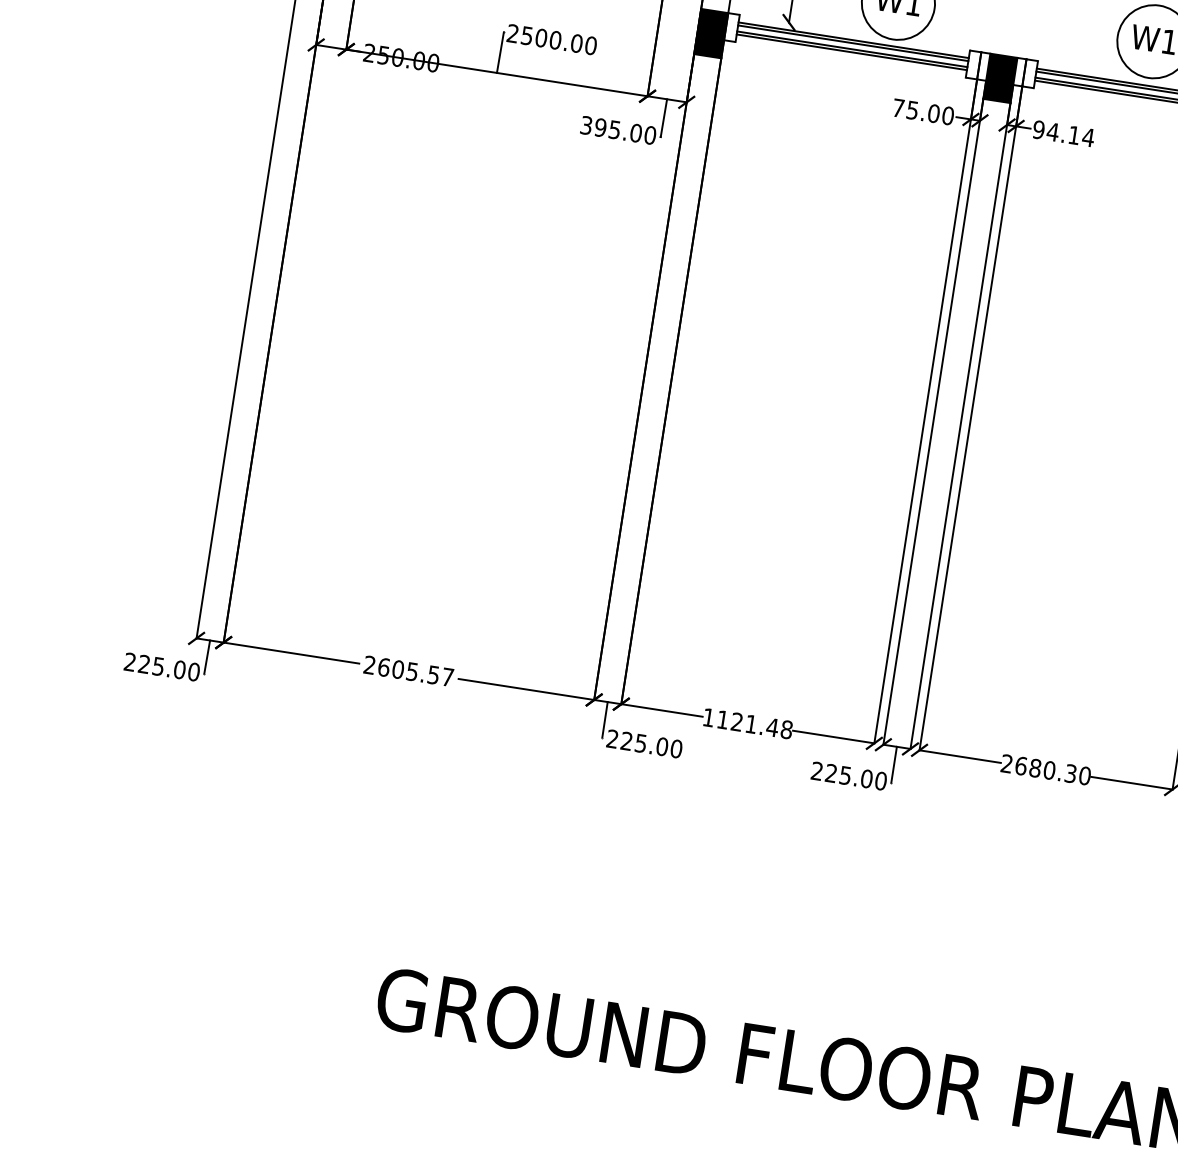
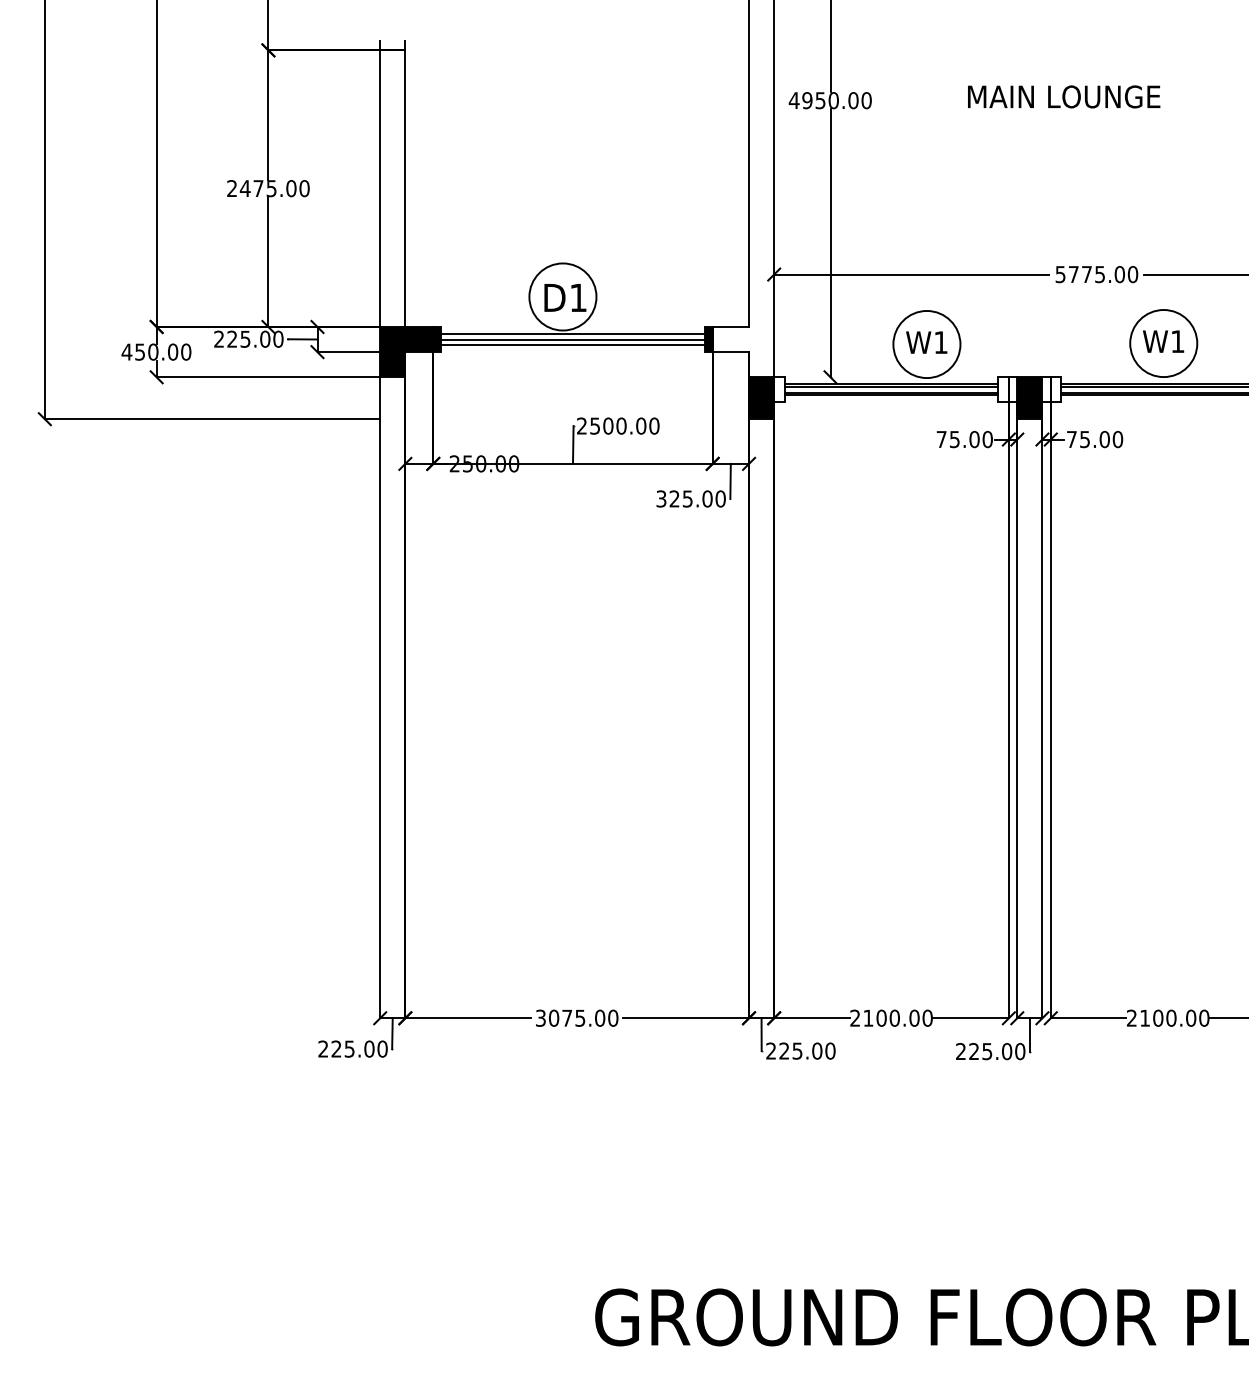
text: (600, 127) -> (674, 498), 395.00 -> 325.00
text: (1063, 133) -> (1094, 439), 94.14 -> 75.00
text: (409, 670) -> (577, 1017), 2605.57 -> 3075.00
text: (747, 722) -> (891, 1017), 1121.48 -> 2100.00
text: (1046, 769) -> (1168, 1017), 2680.30 -> 2100.00

